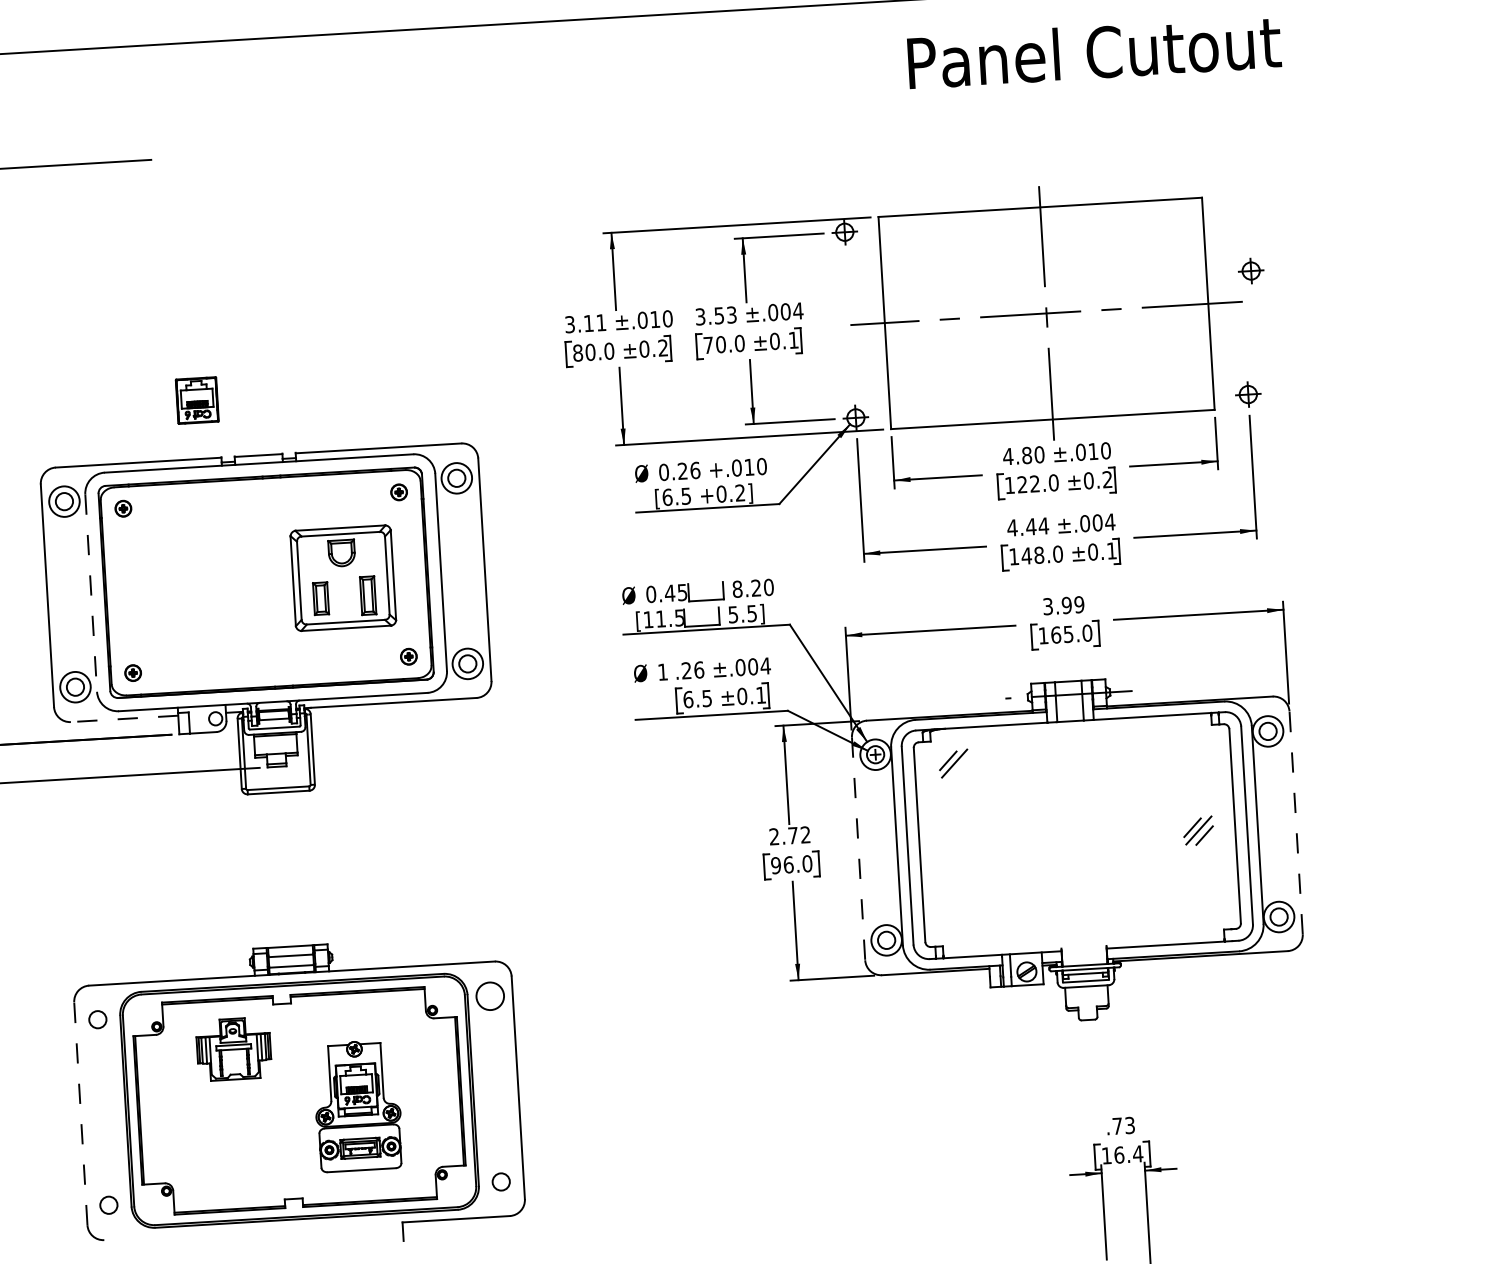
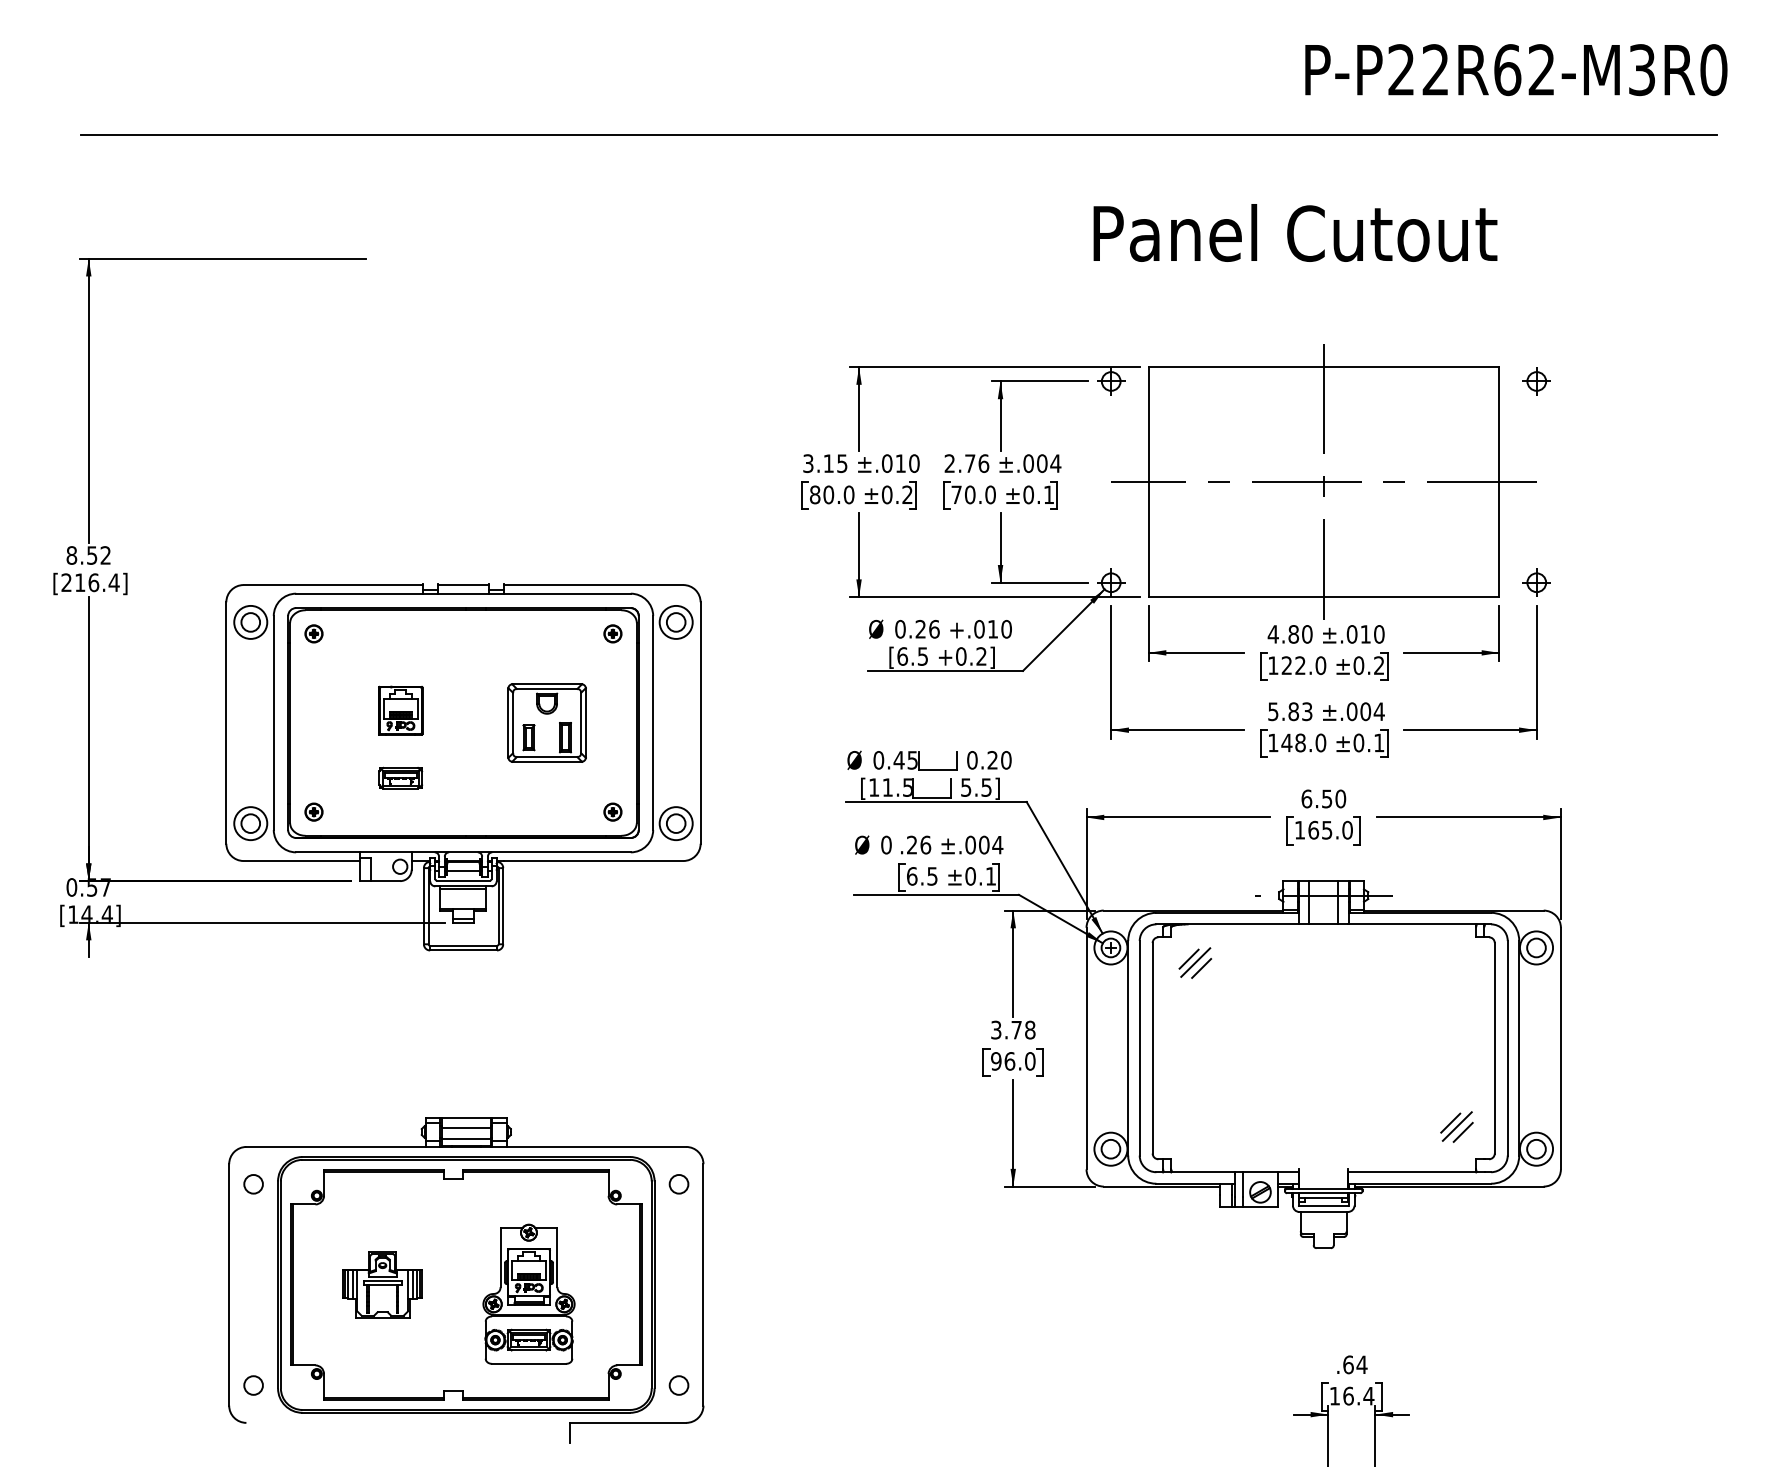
text: (1094, 51) -> (1295, 232), moved
part: (1250, 271) -> (1536, 381), moved
text: (715, 315) -> (966, 463), 3.53 -> 2.76
text: (601, 322) -> (842, 463), 3.11 -> 3.15
part: (197, 400) -> (400, 710), moved
text: (1027, 526) -> (1289, 711), 4.44 -> 5.83
part: (342, 577) -> (546, 722), size x0.71
text: (737, 589) -> (972, 760), 8.20 -> 0.20
line: (90, 593) -> (273, 723), dashed -> solid
text: (1063, 605) -> (1323, 798), 3.99 -> 6.50
part: (211, 636) -> (400, 777), added
text: (662, 671) -> (886, 844), 1 -> 0
line: (124, 719) -> (301, 861), dashed -> solid
line: (960, 768) -> (1201, 968), added
line: (1295, 822) -> (1560, 1048), dashed -> solid
part: (1198, 830) -> (1456, 1126), moved
text: (790, 835) -> (1013, 1029), 2.72 -> 3.78
line: (858, 848) -> (1086, 1048), dashed -> solid
circle: (489, 996) -> (678, 1184), size x0.62
part: (233, 1048) -> (382, 1284), moved
line: (81, 1113) -> (229, 1284), dashed -> solid
text: (1123, 1125) -> (1355, 1364), .73 -> .64

